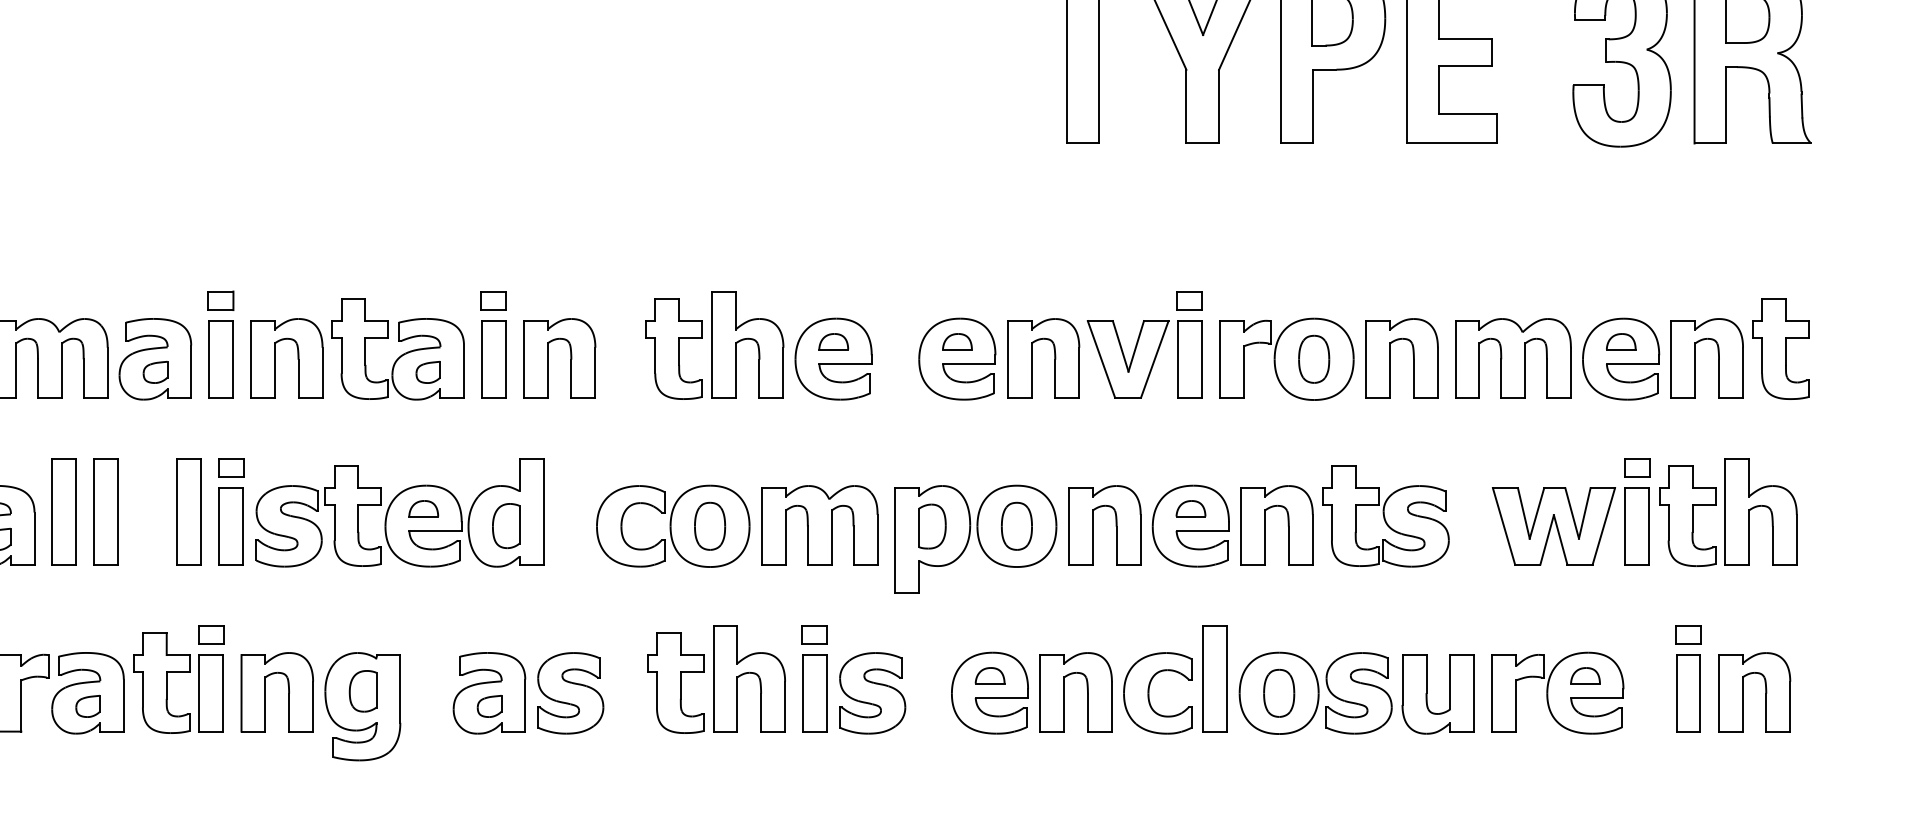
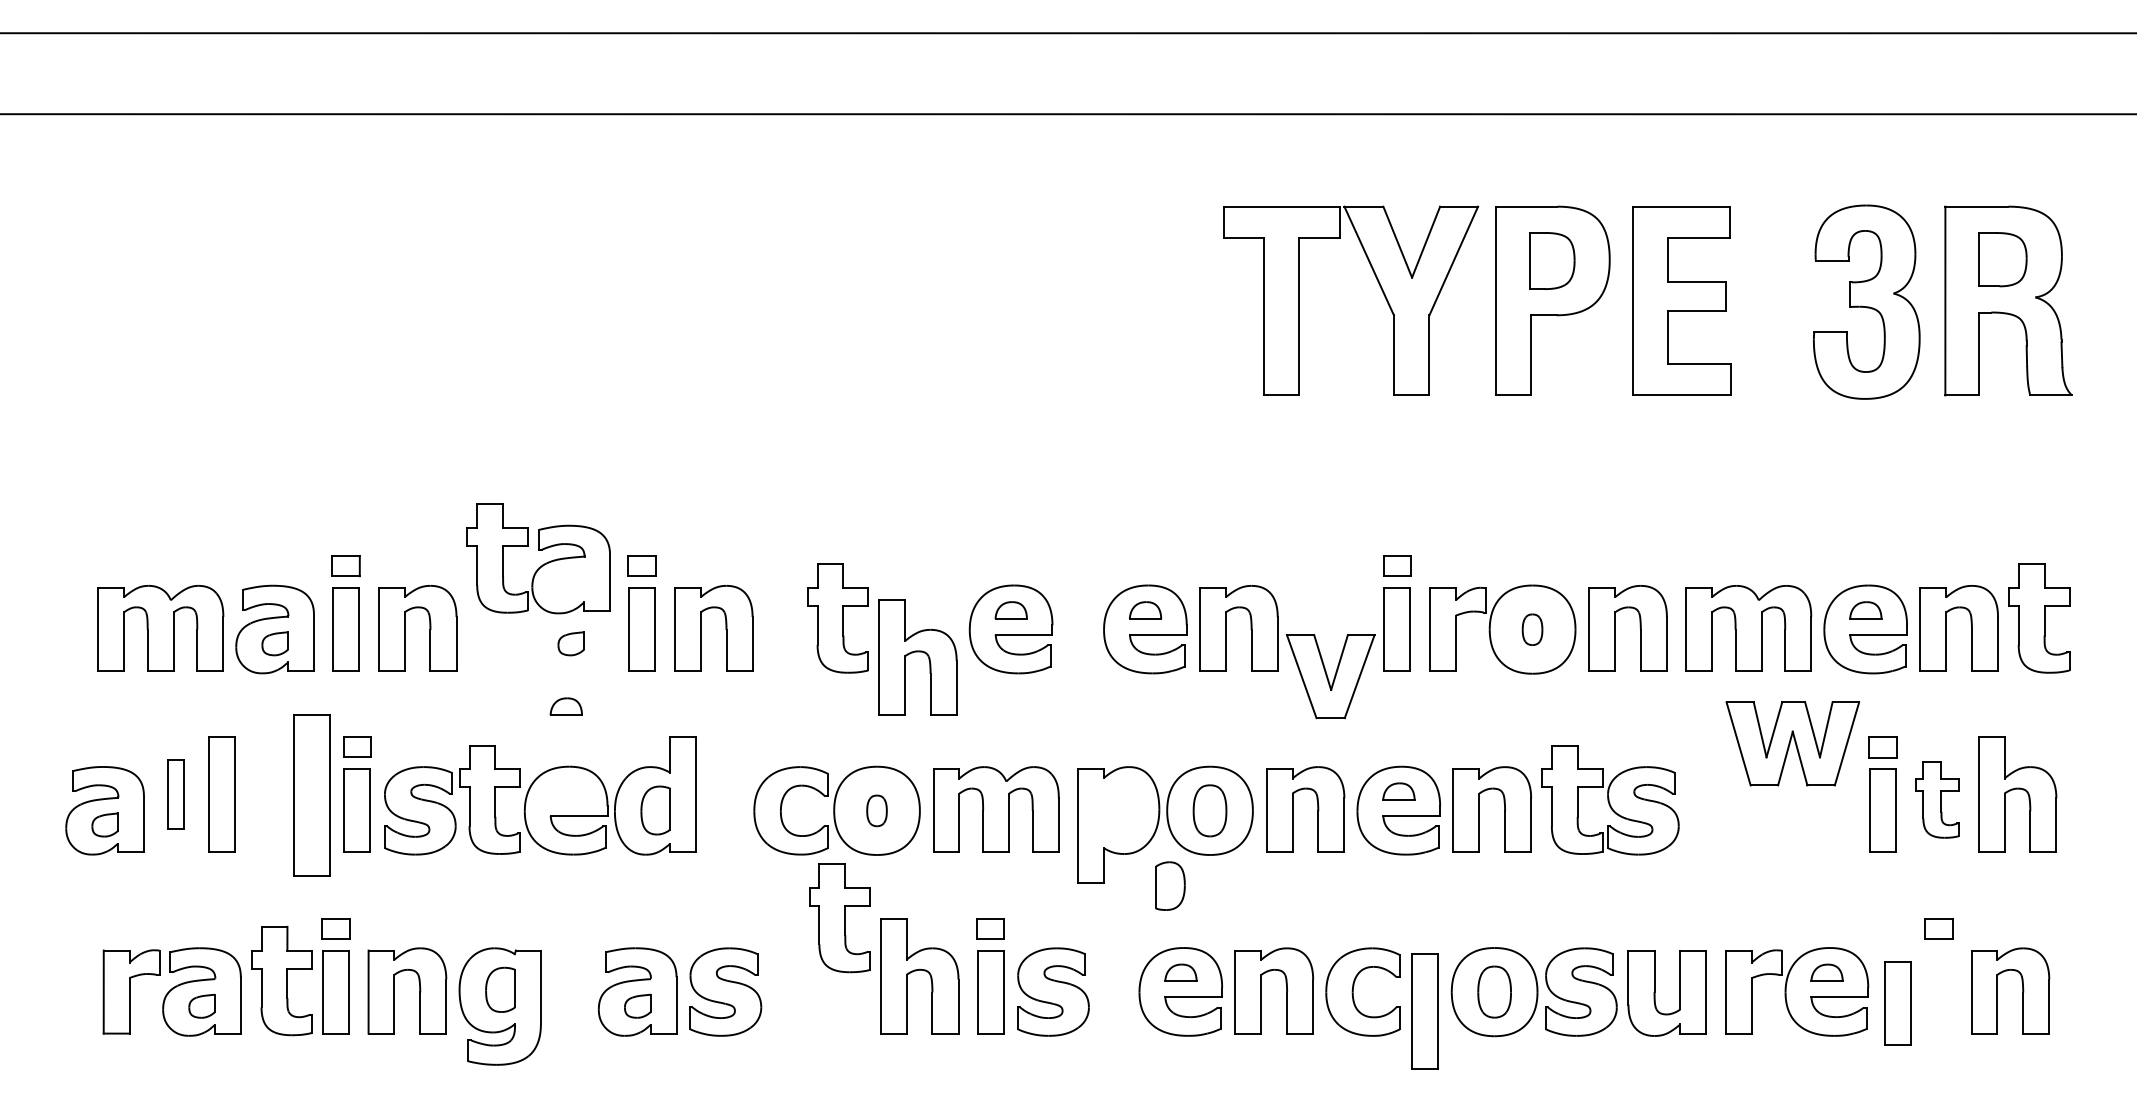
part: (747, 344) -> (917, 657), moved
part: (401, 354) -> (542, 564), moved
part: (1127, 359) -> (1330, 676), moved
part: (1314, 359) -> (1532, 629), size x0.6
part: (422, 508) -> (565, 706), moved
part: (63, 511) -> (175, 794), size x0.6
part: (188, 511) -> (311, 794), size x1.4
part: (1687, 515) -> (1937, 799), size x0.7
part: (709, 526) -> (876, 810), size x0.6
part: (932, 526) -> (1170, 885), moved
part: (1553, 526) -> (1792, 743), moved
part: (1214, 678) -> (1424, 1011), moved
part: (675, 683) -> (839, 918), moved
part: (1688, 693) -> (1897, 1003), moved

